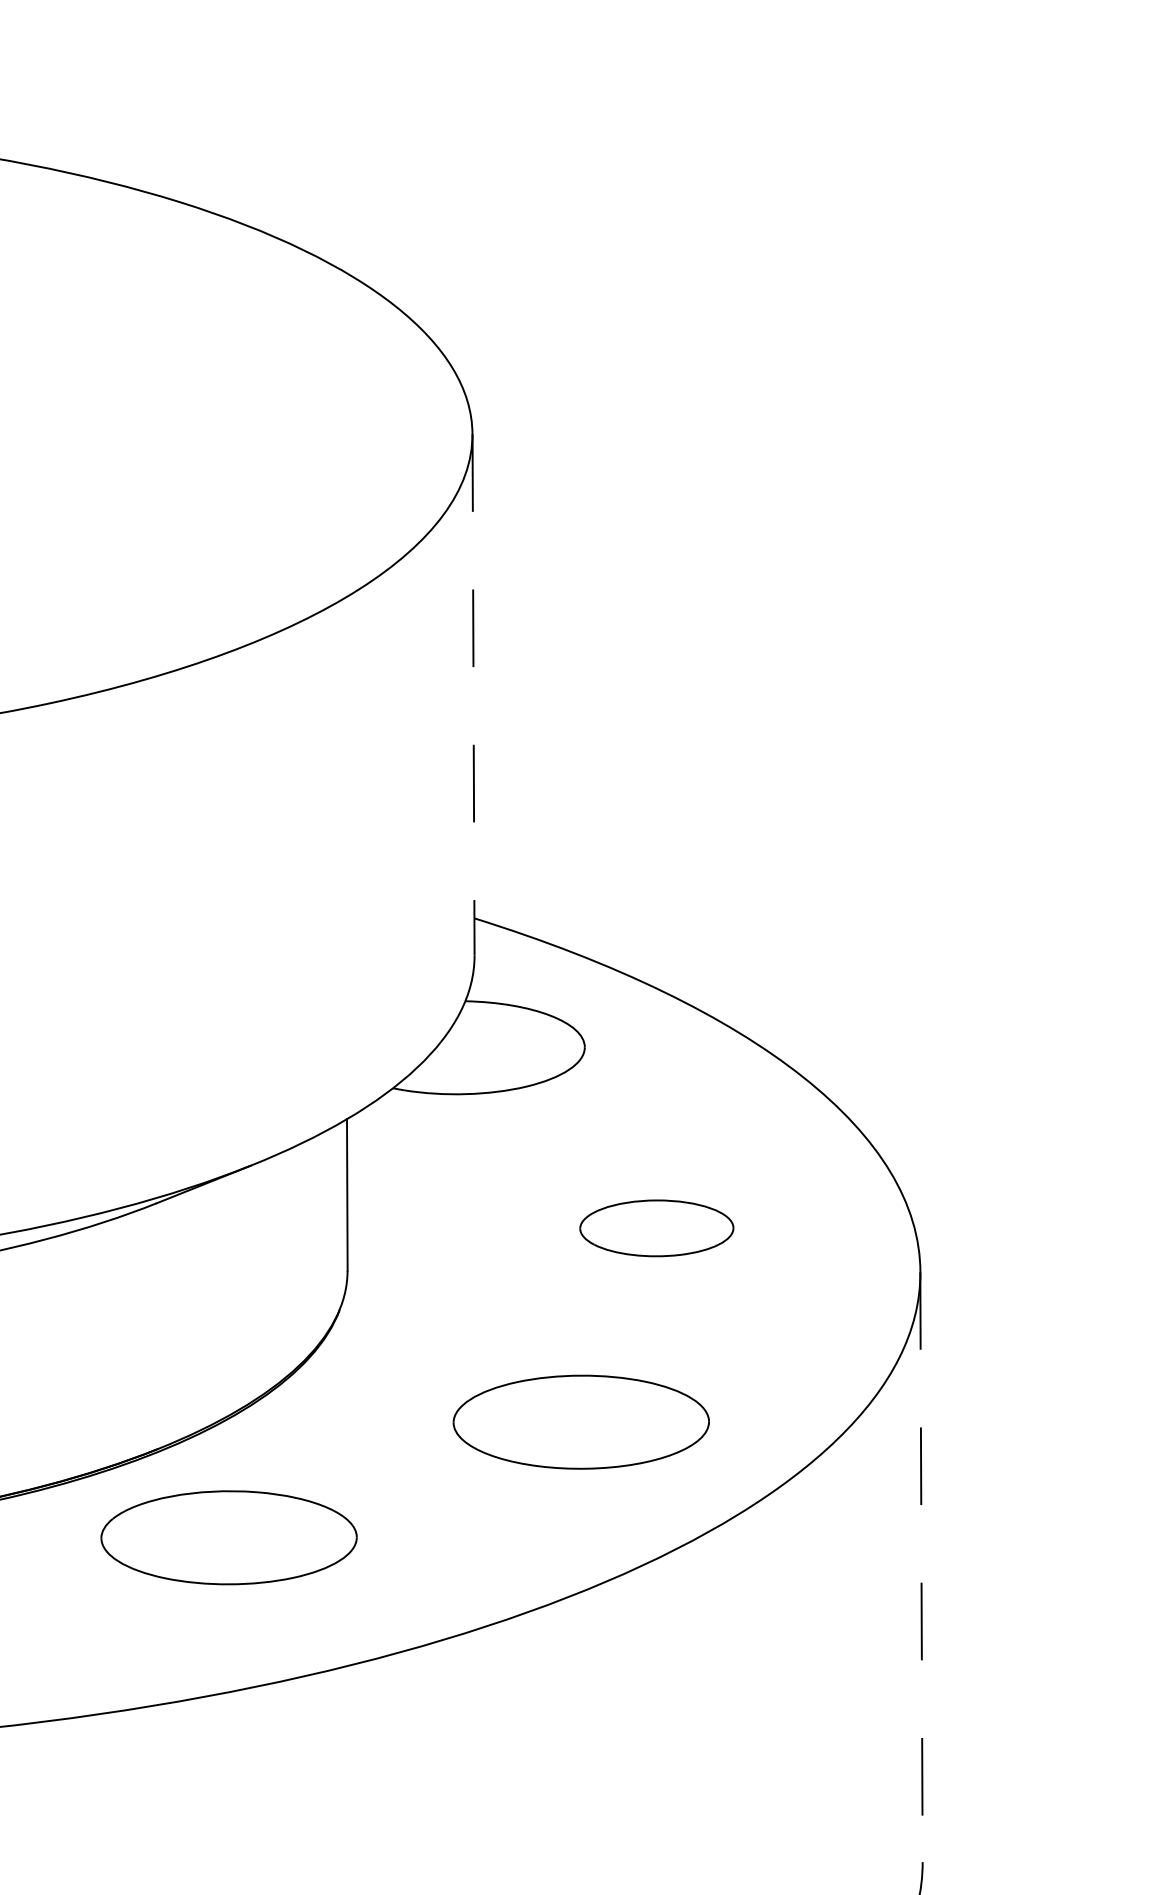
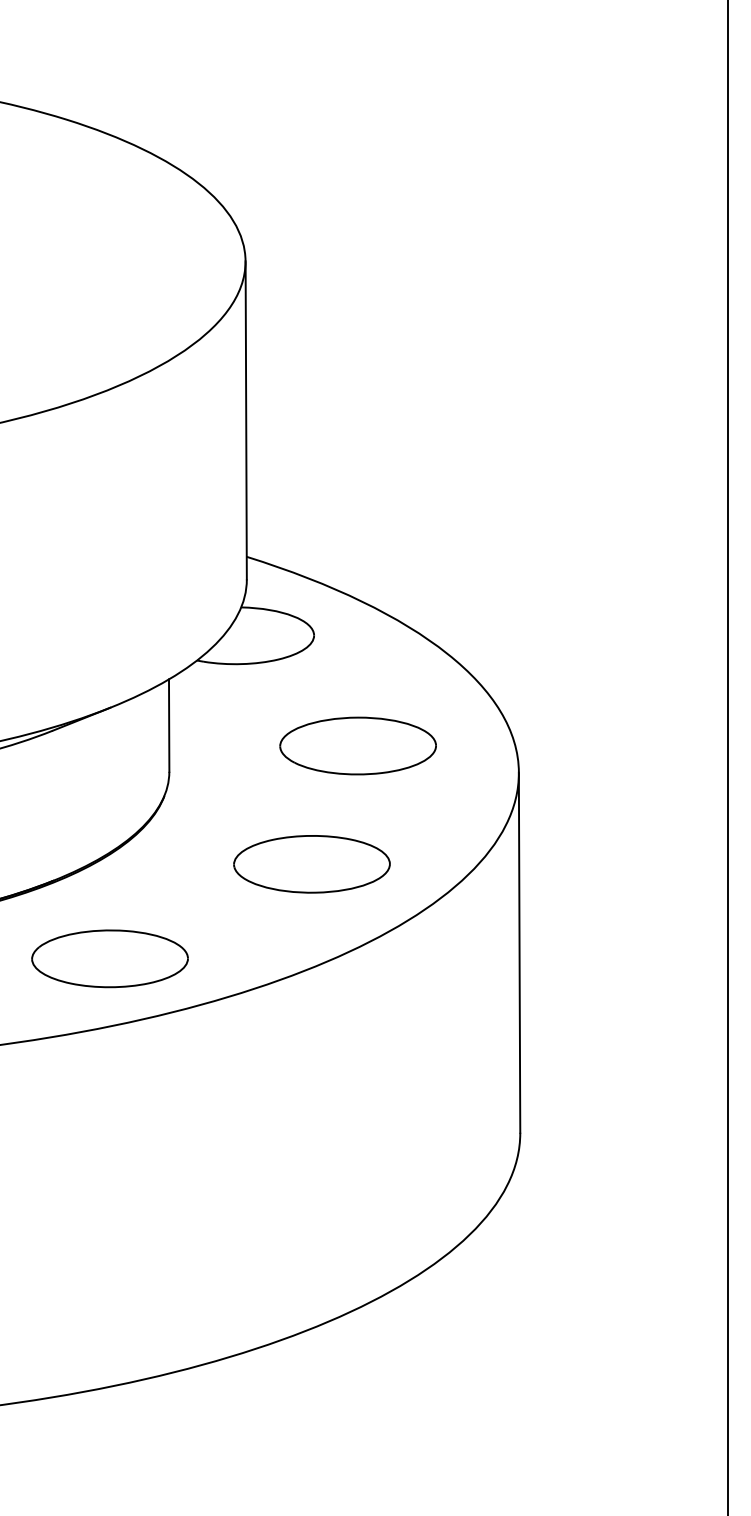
line: (474, 694) -> (246, 420), dashed -> solid
part: (655, 1227) -> (357, 745), size x1.67
part: (228, 1537) -> (109, 958), moved
line: (921, 1568) -> (519, 953), dashed -> solid

